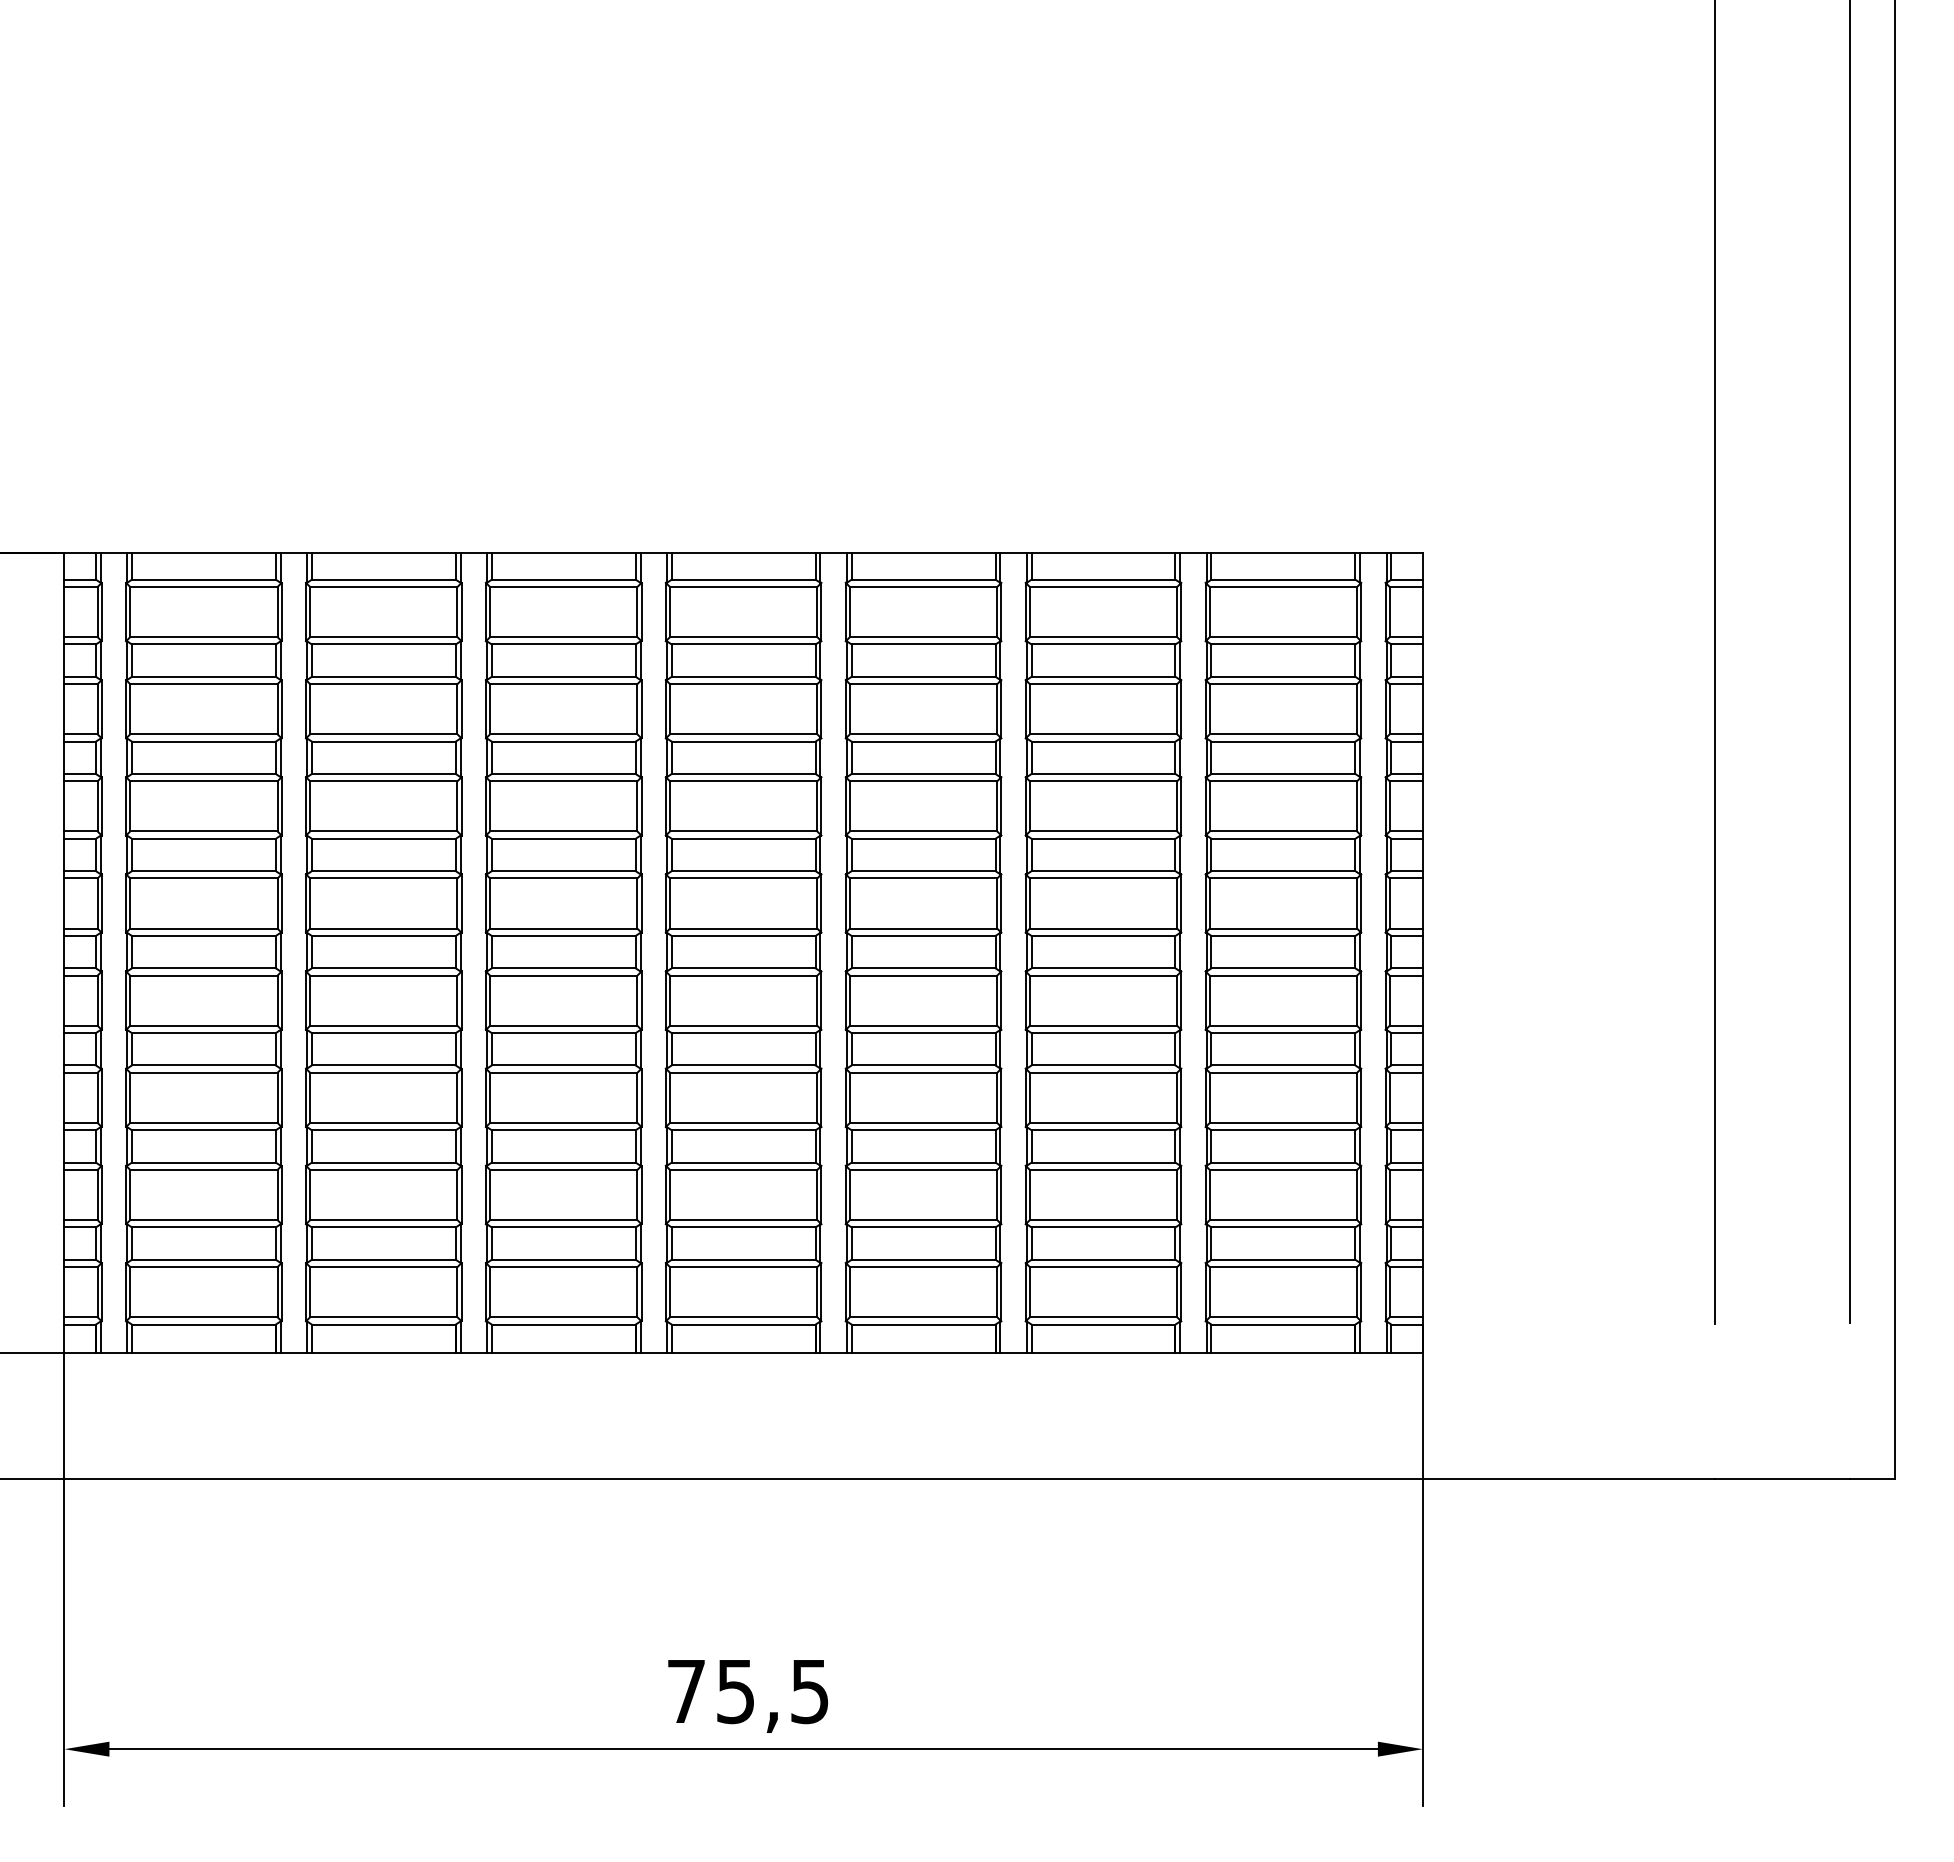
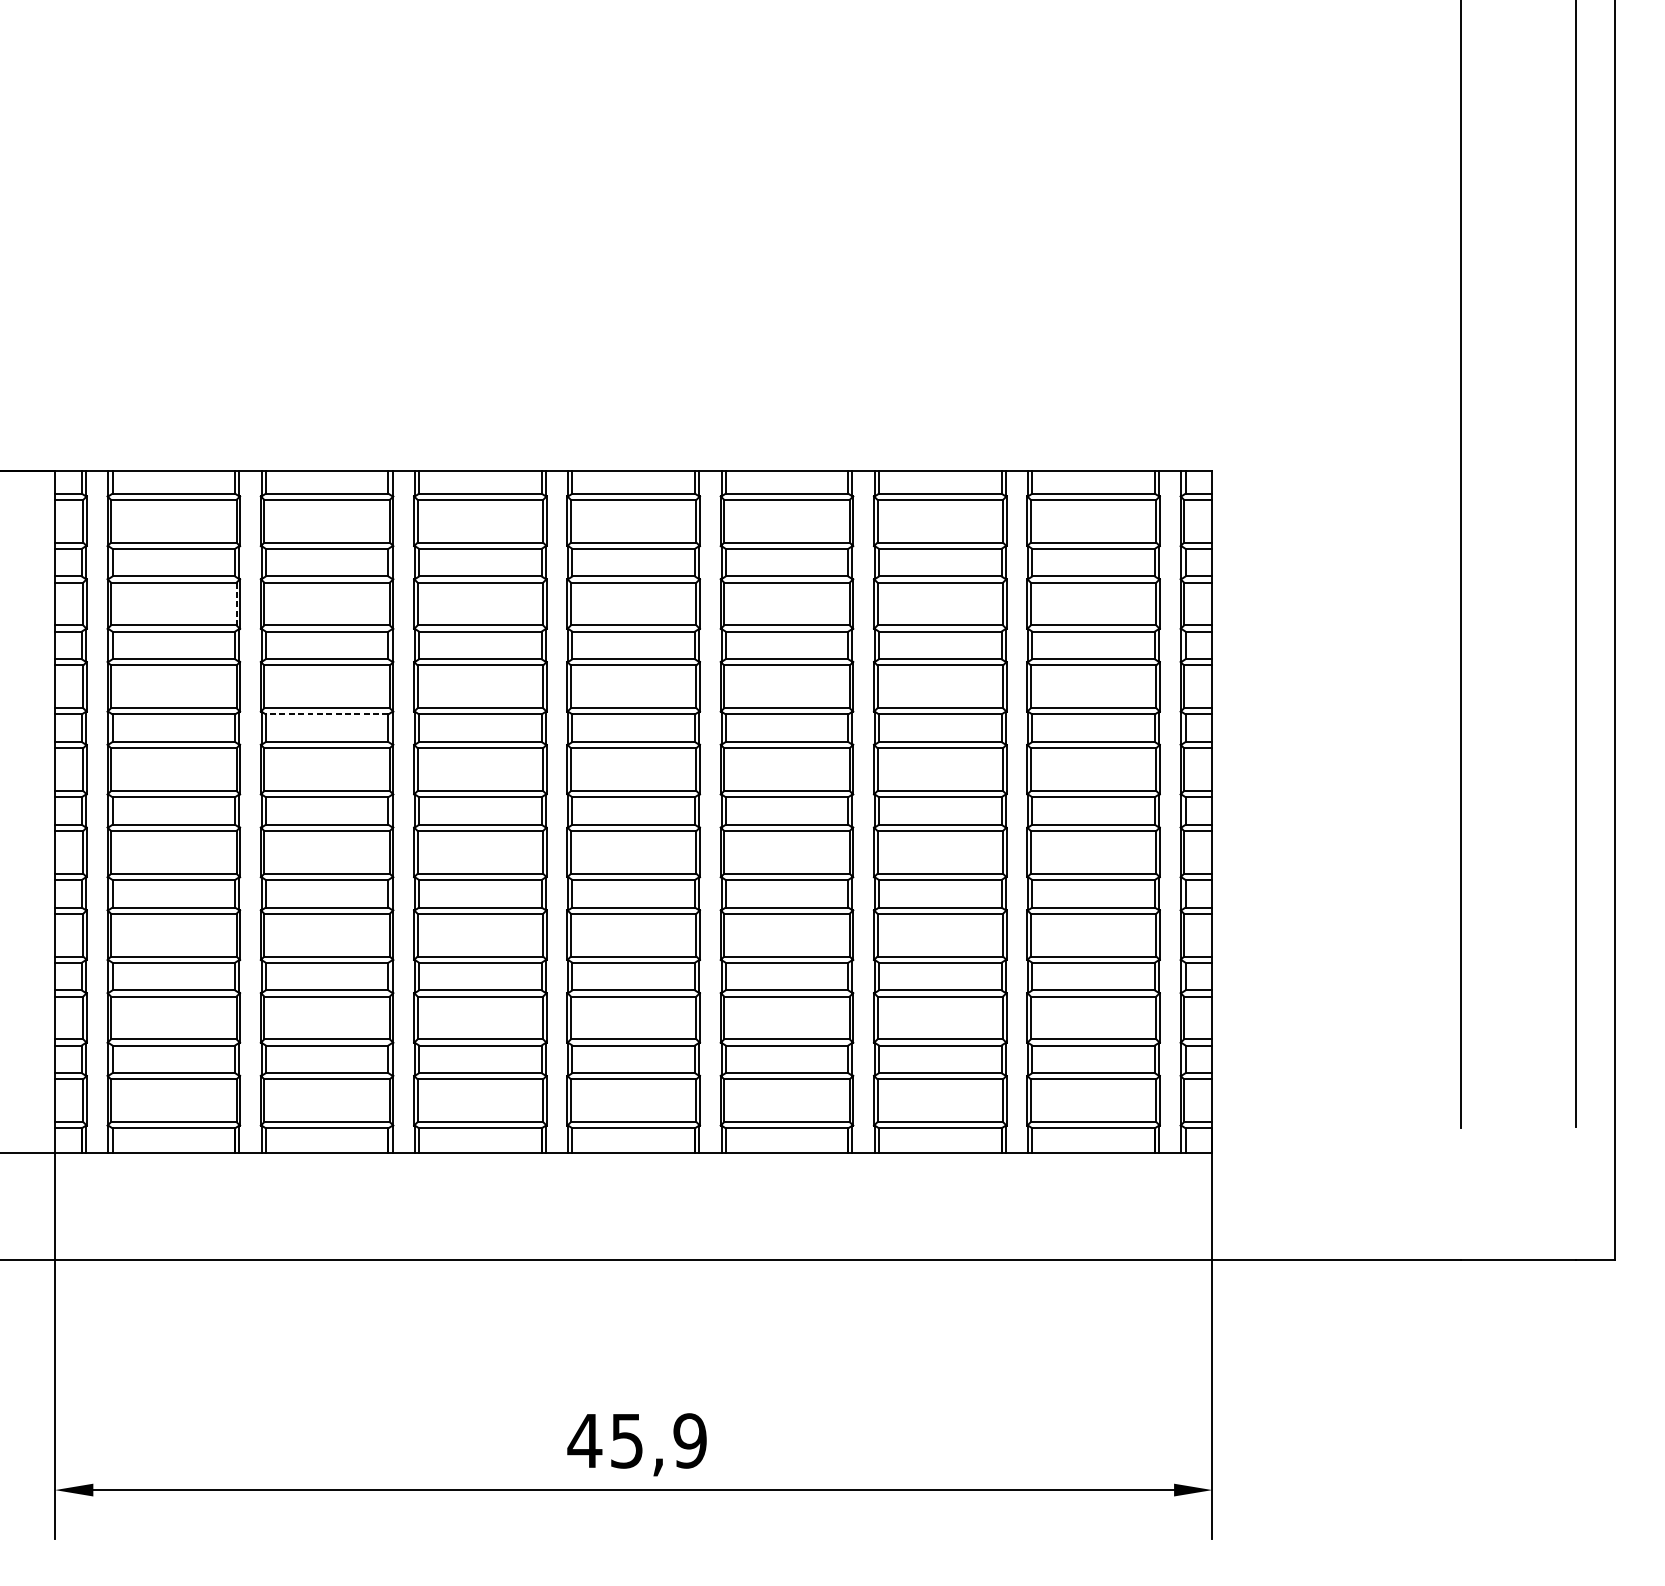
line: (277, 709) -> (236, 604), solid -> dashed
line: (383, 838) -> (326, 714), solid -> dashed
text: (747, 1691) -> (636, 1440), 75,5 -> 45,9

